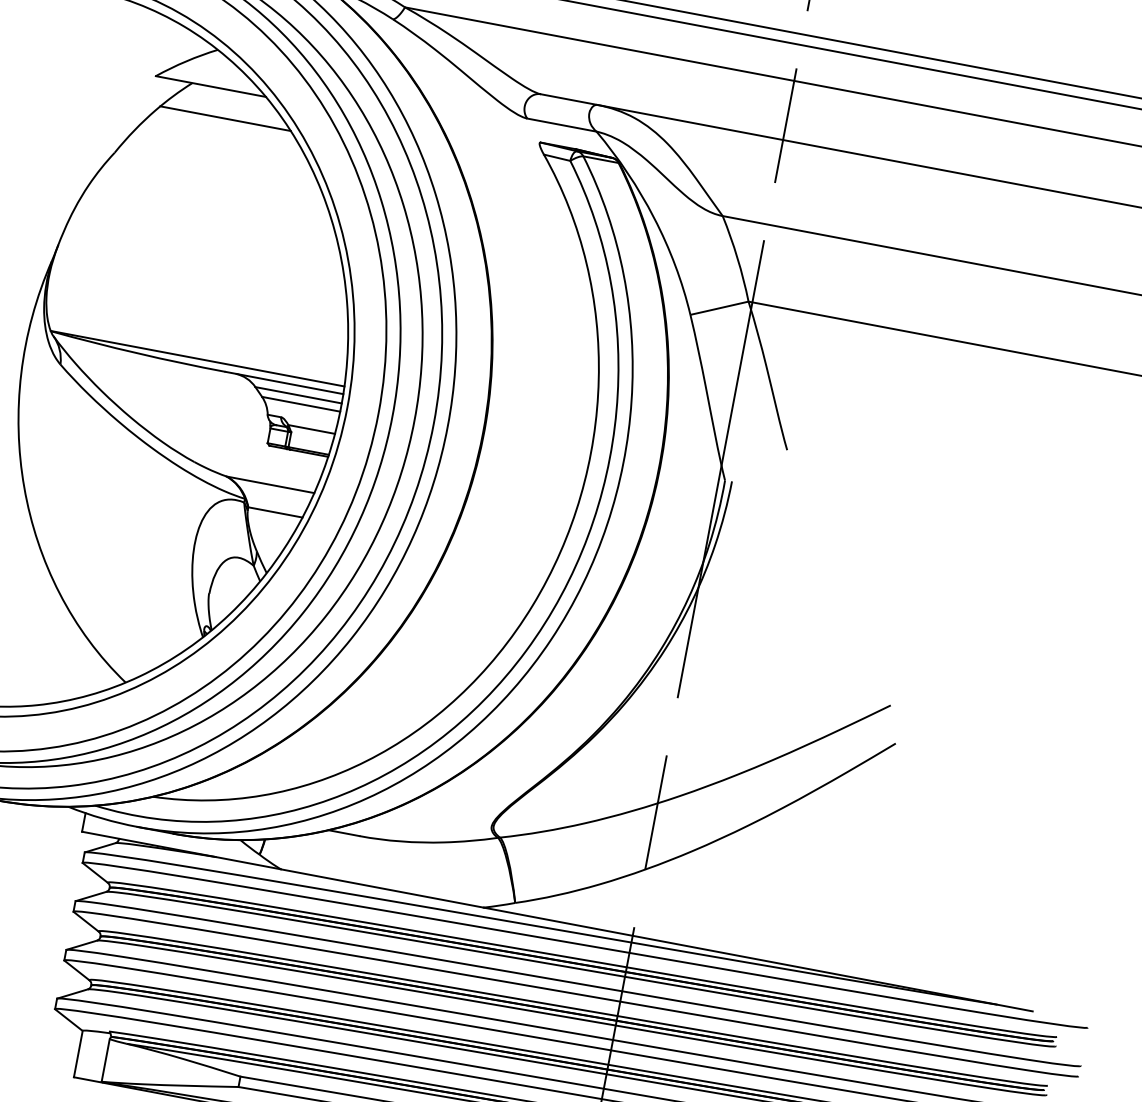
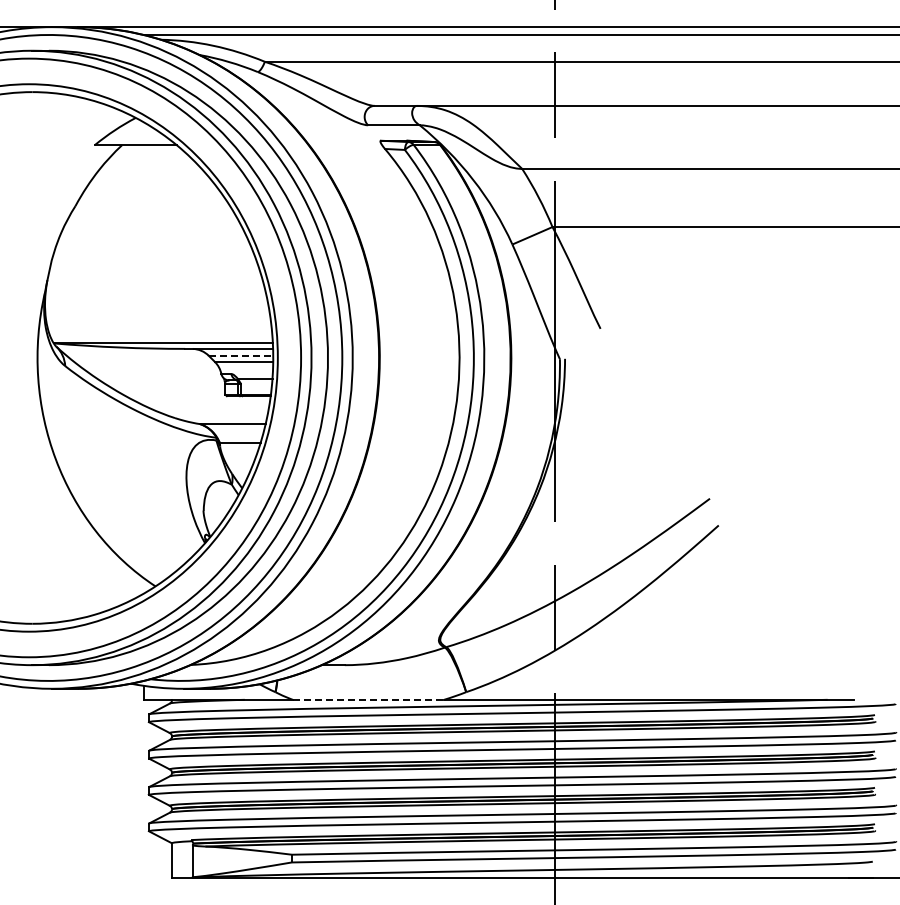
line: (225, 118) -> (150, 166), removed
line: (299, 394) -> (241, 355), solid -> dashed
line: (382, 888) -> (368, 699), solid -> dashed

